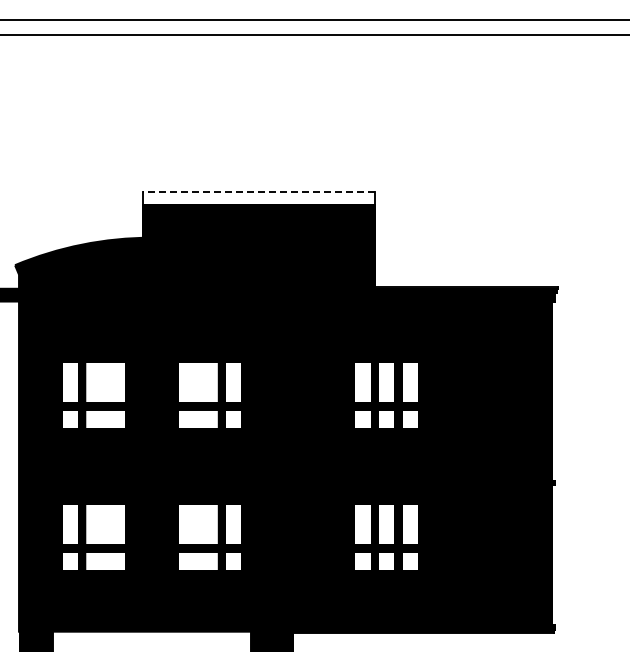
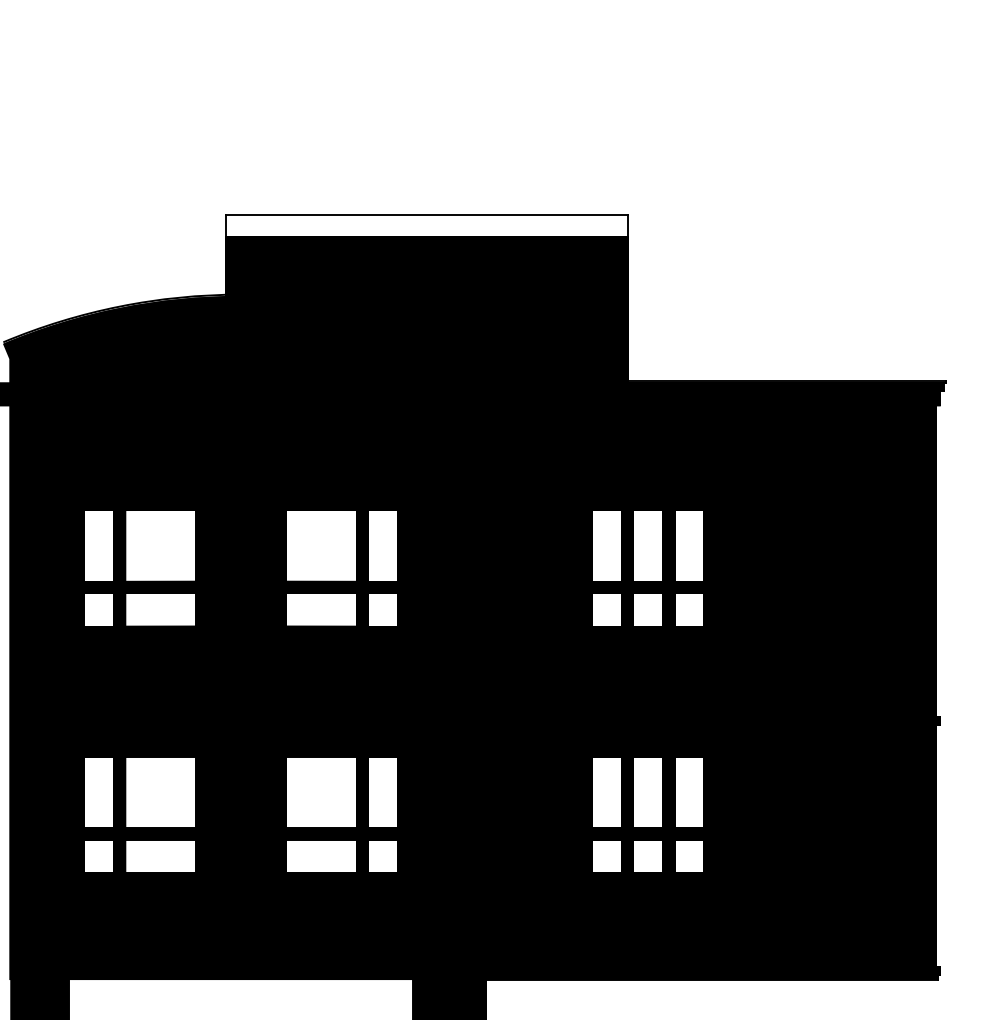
line: (258, 191) -> (425, 214), dashed -> solid

